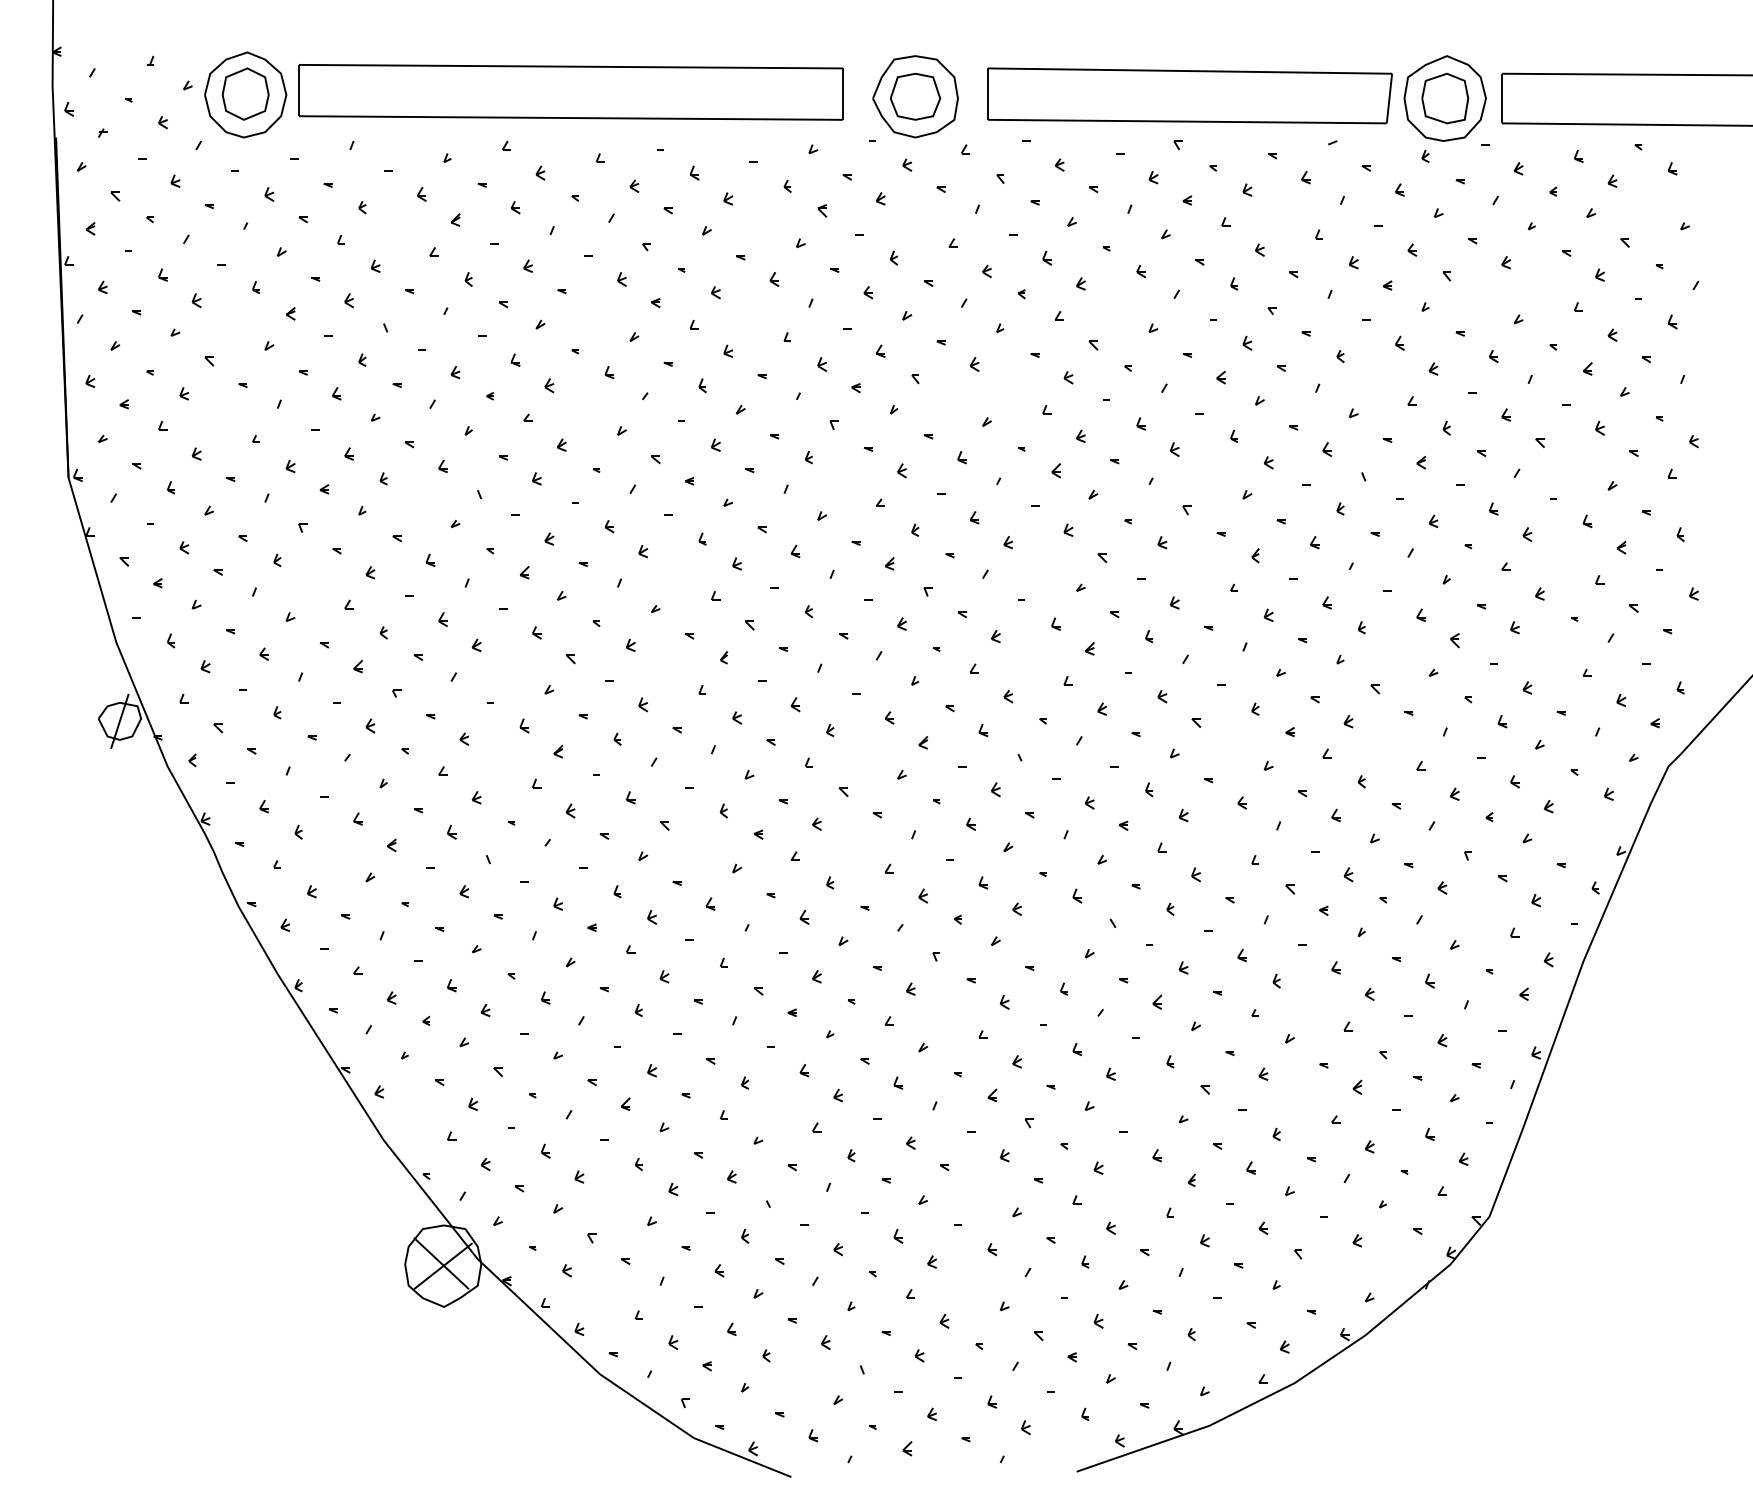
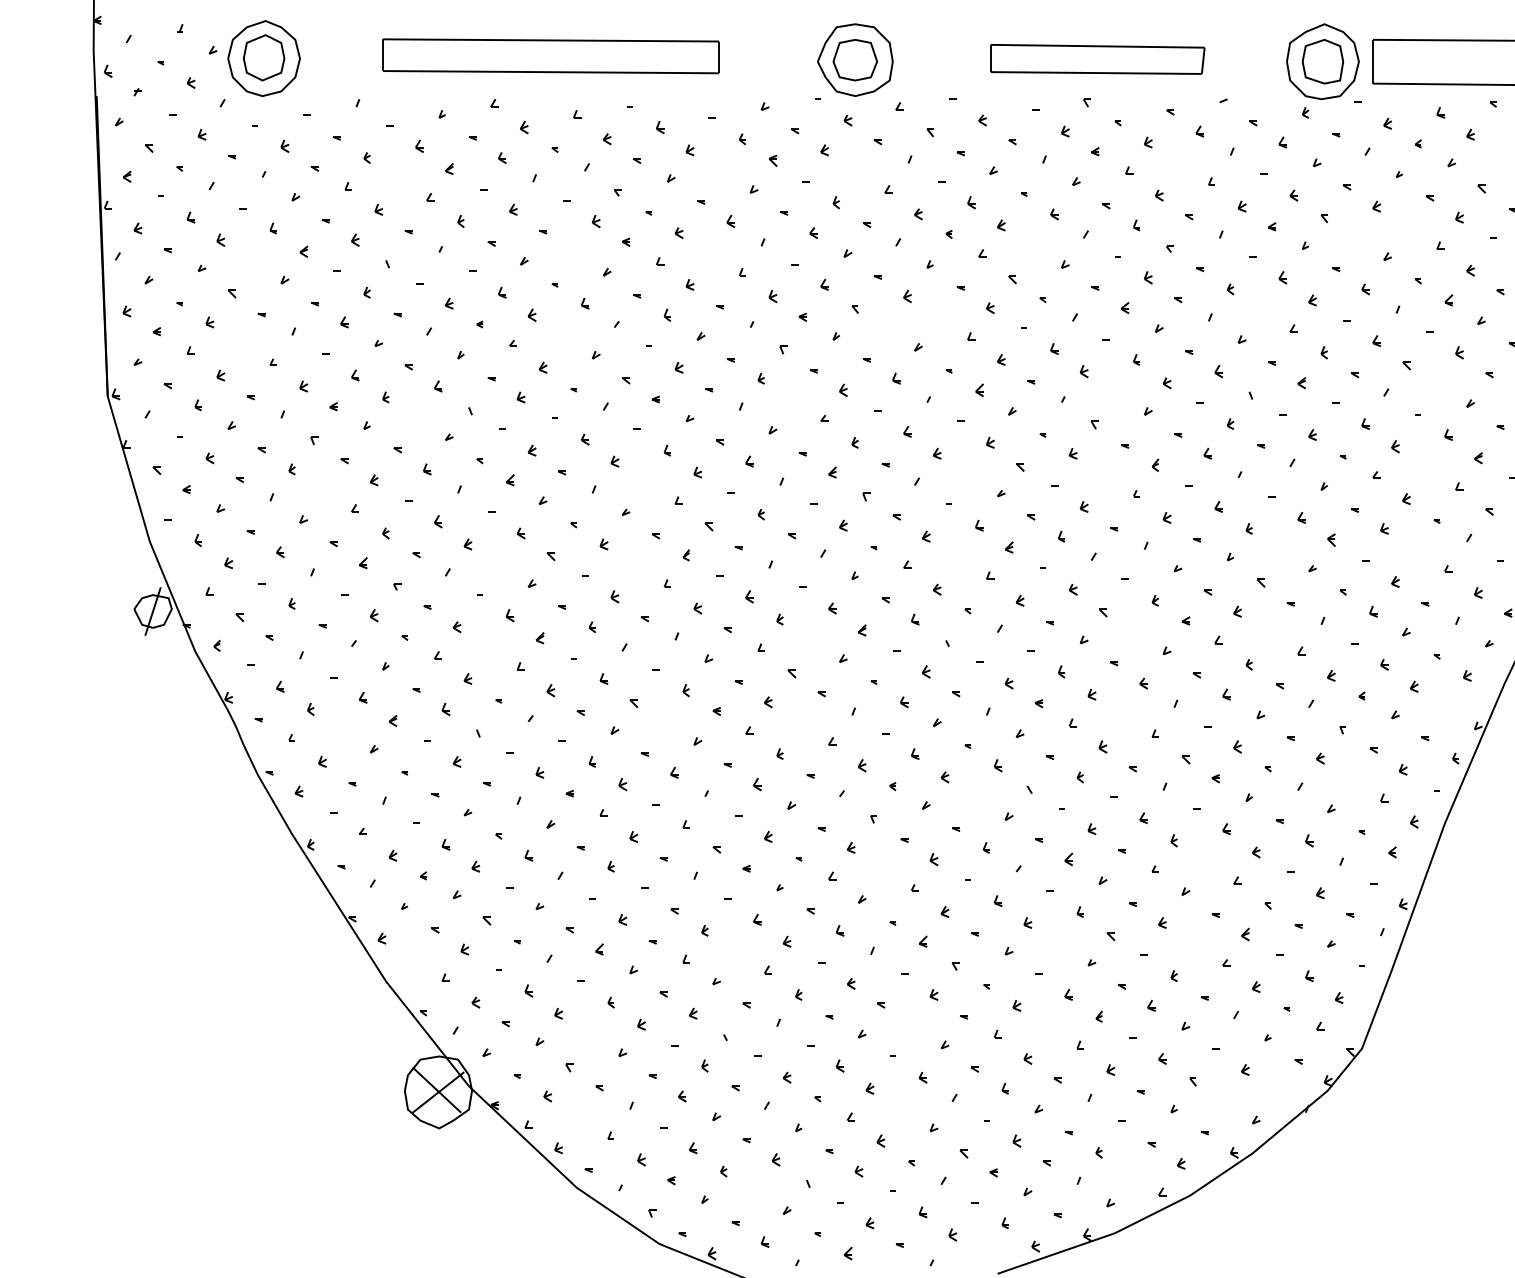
part: (570, 92) -> (550, 56), size x0.7
part: (1189, 95) -> (1097, 59), size x0.6

